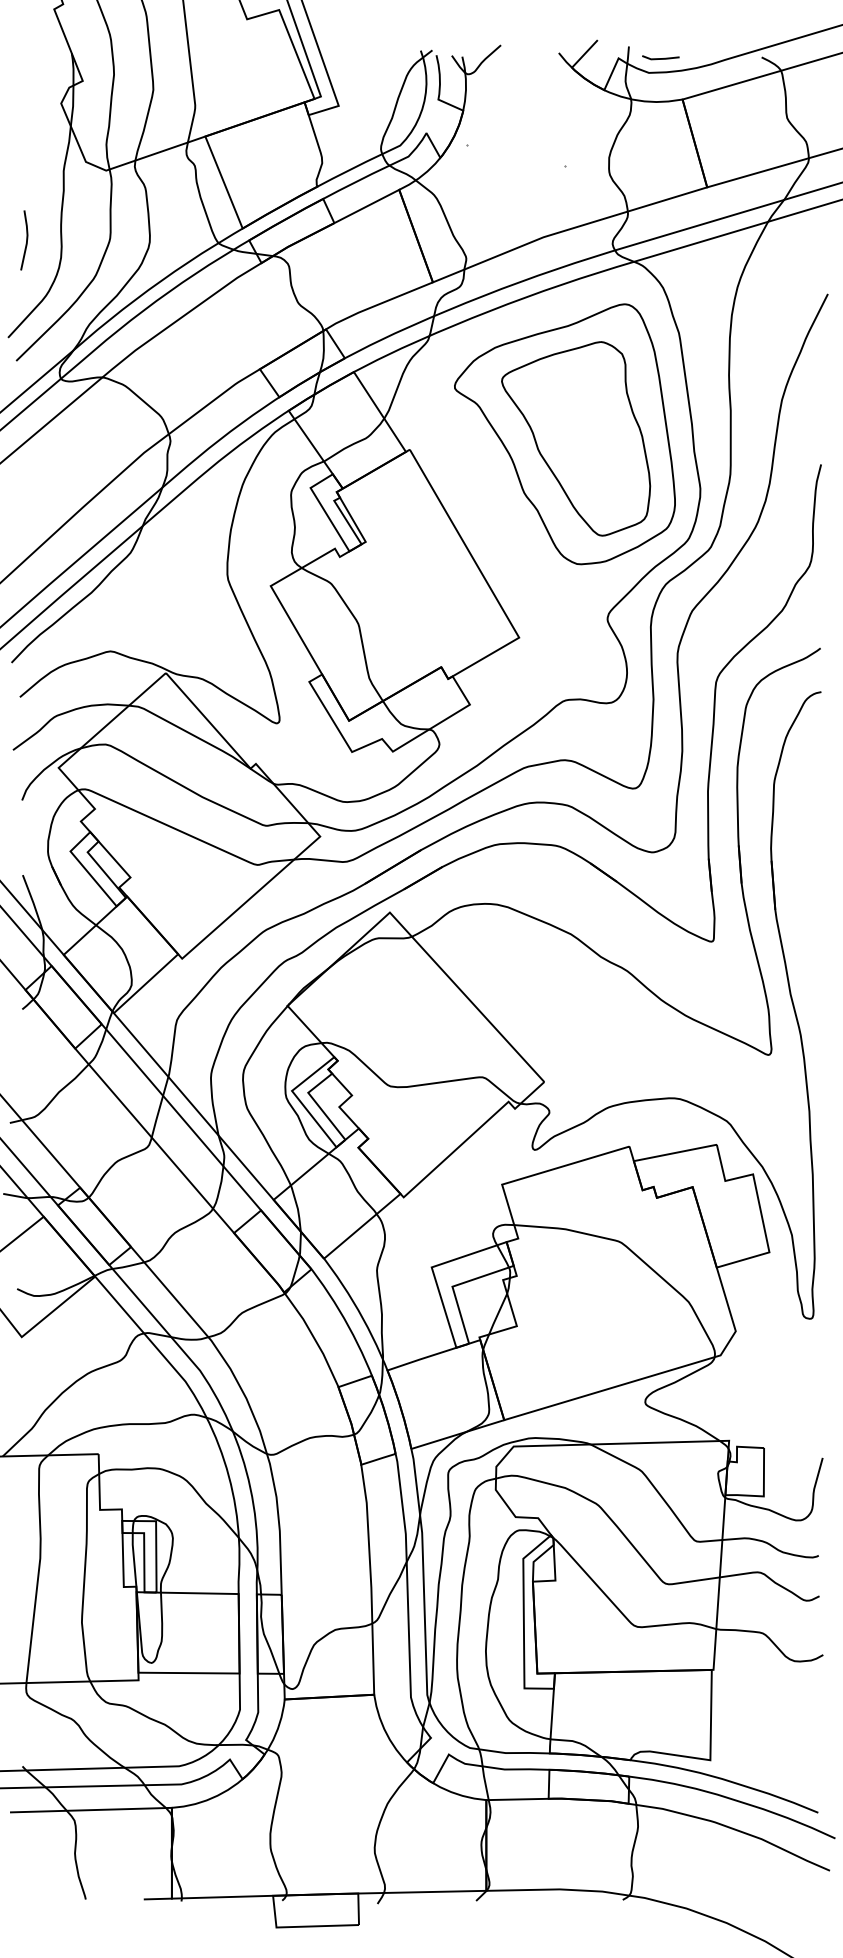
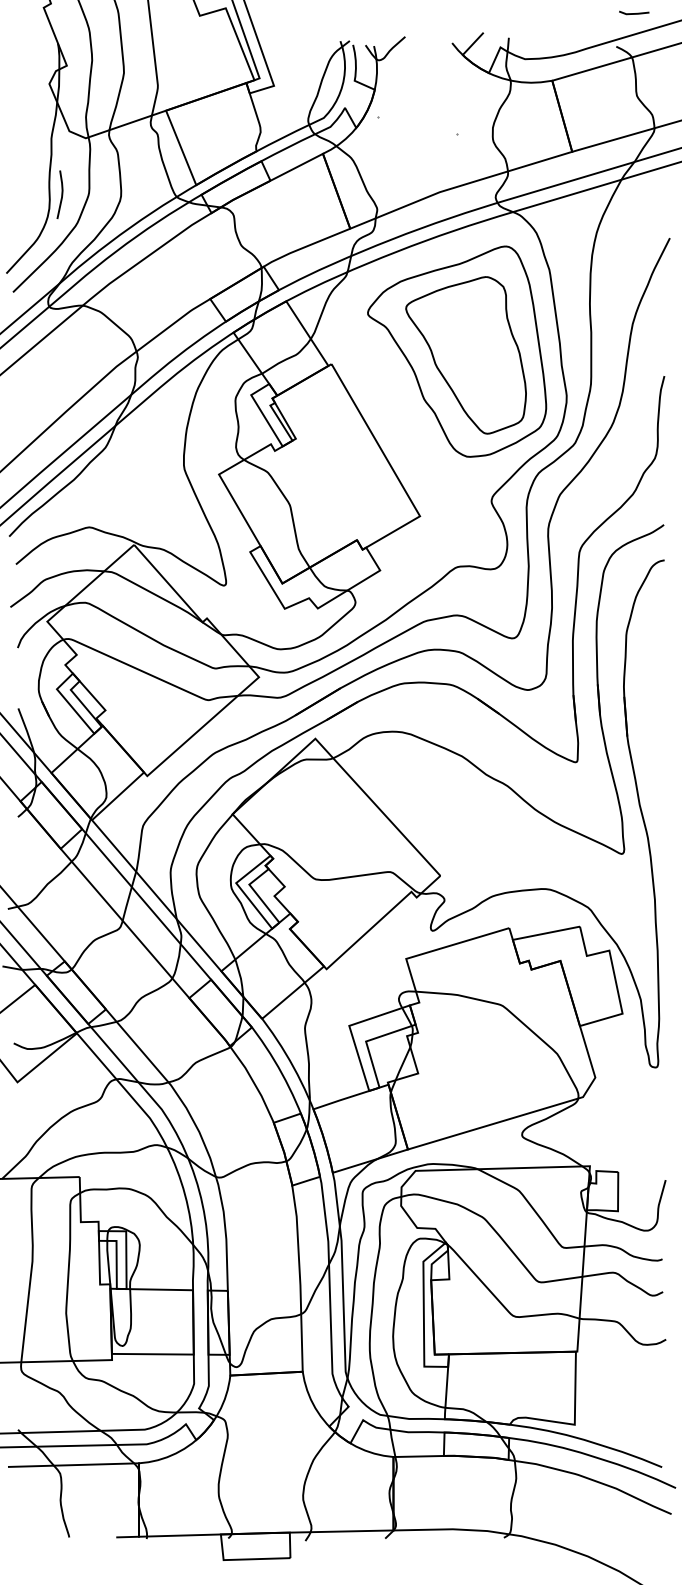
line: (660, 58) -> (633, 13), moved
line: (26, 240) -> (61, 194), moved

